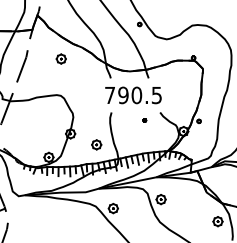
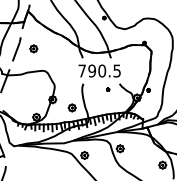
part: (60, 58) -> (33, 48), moved

